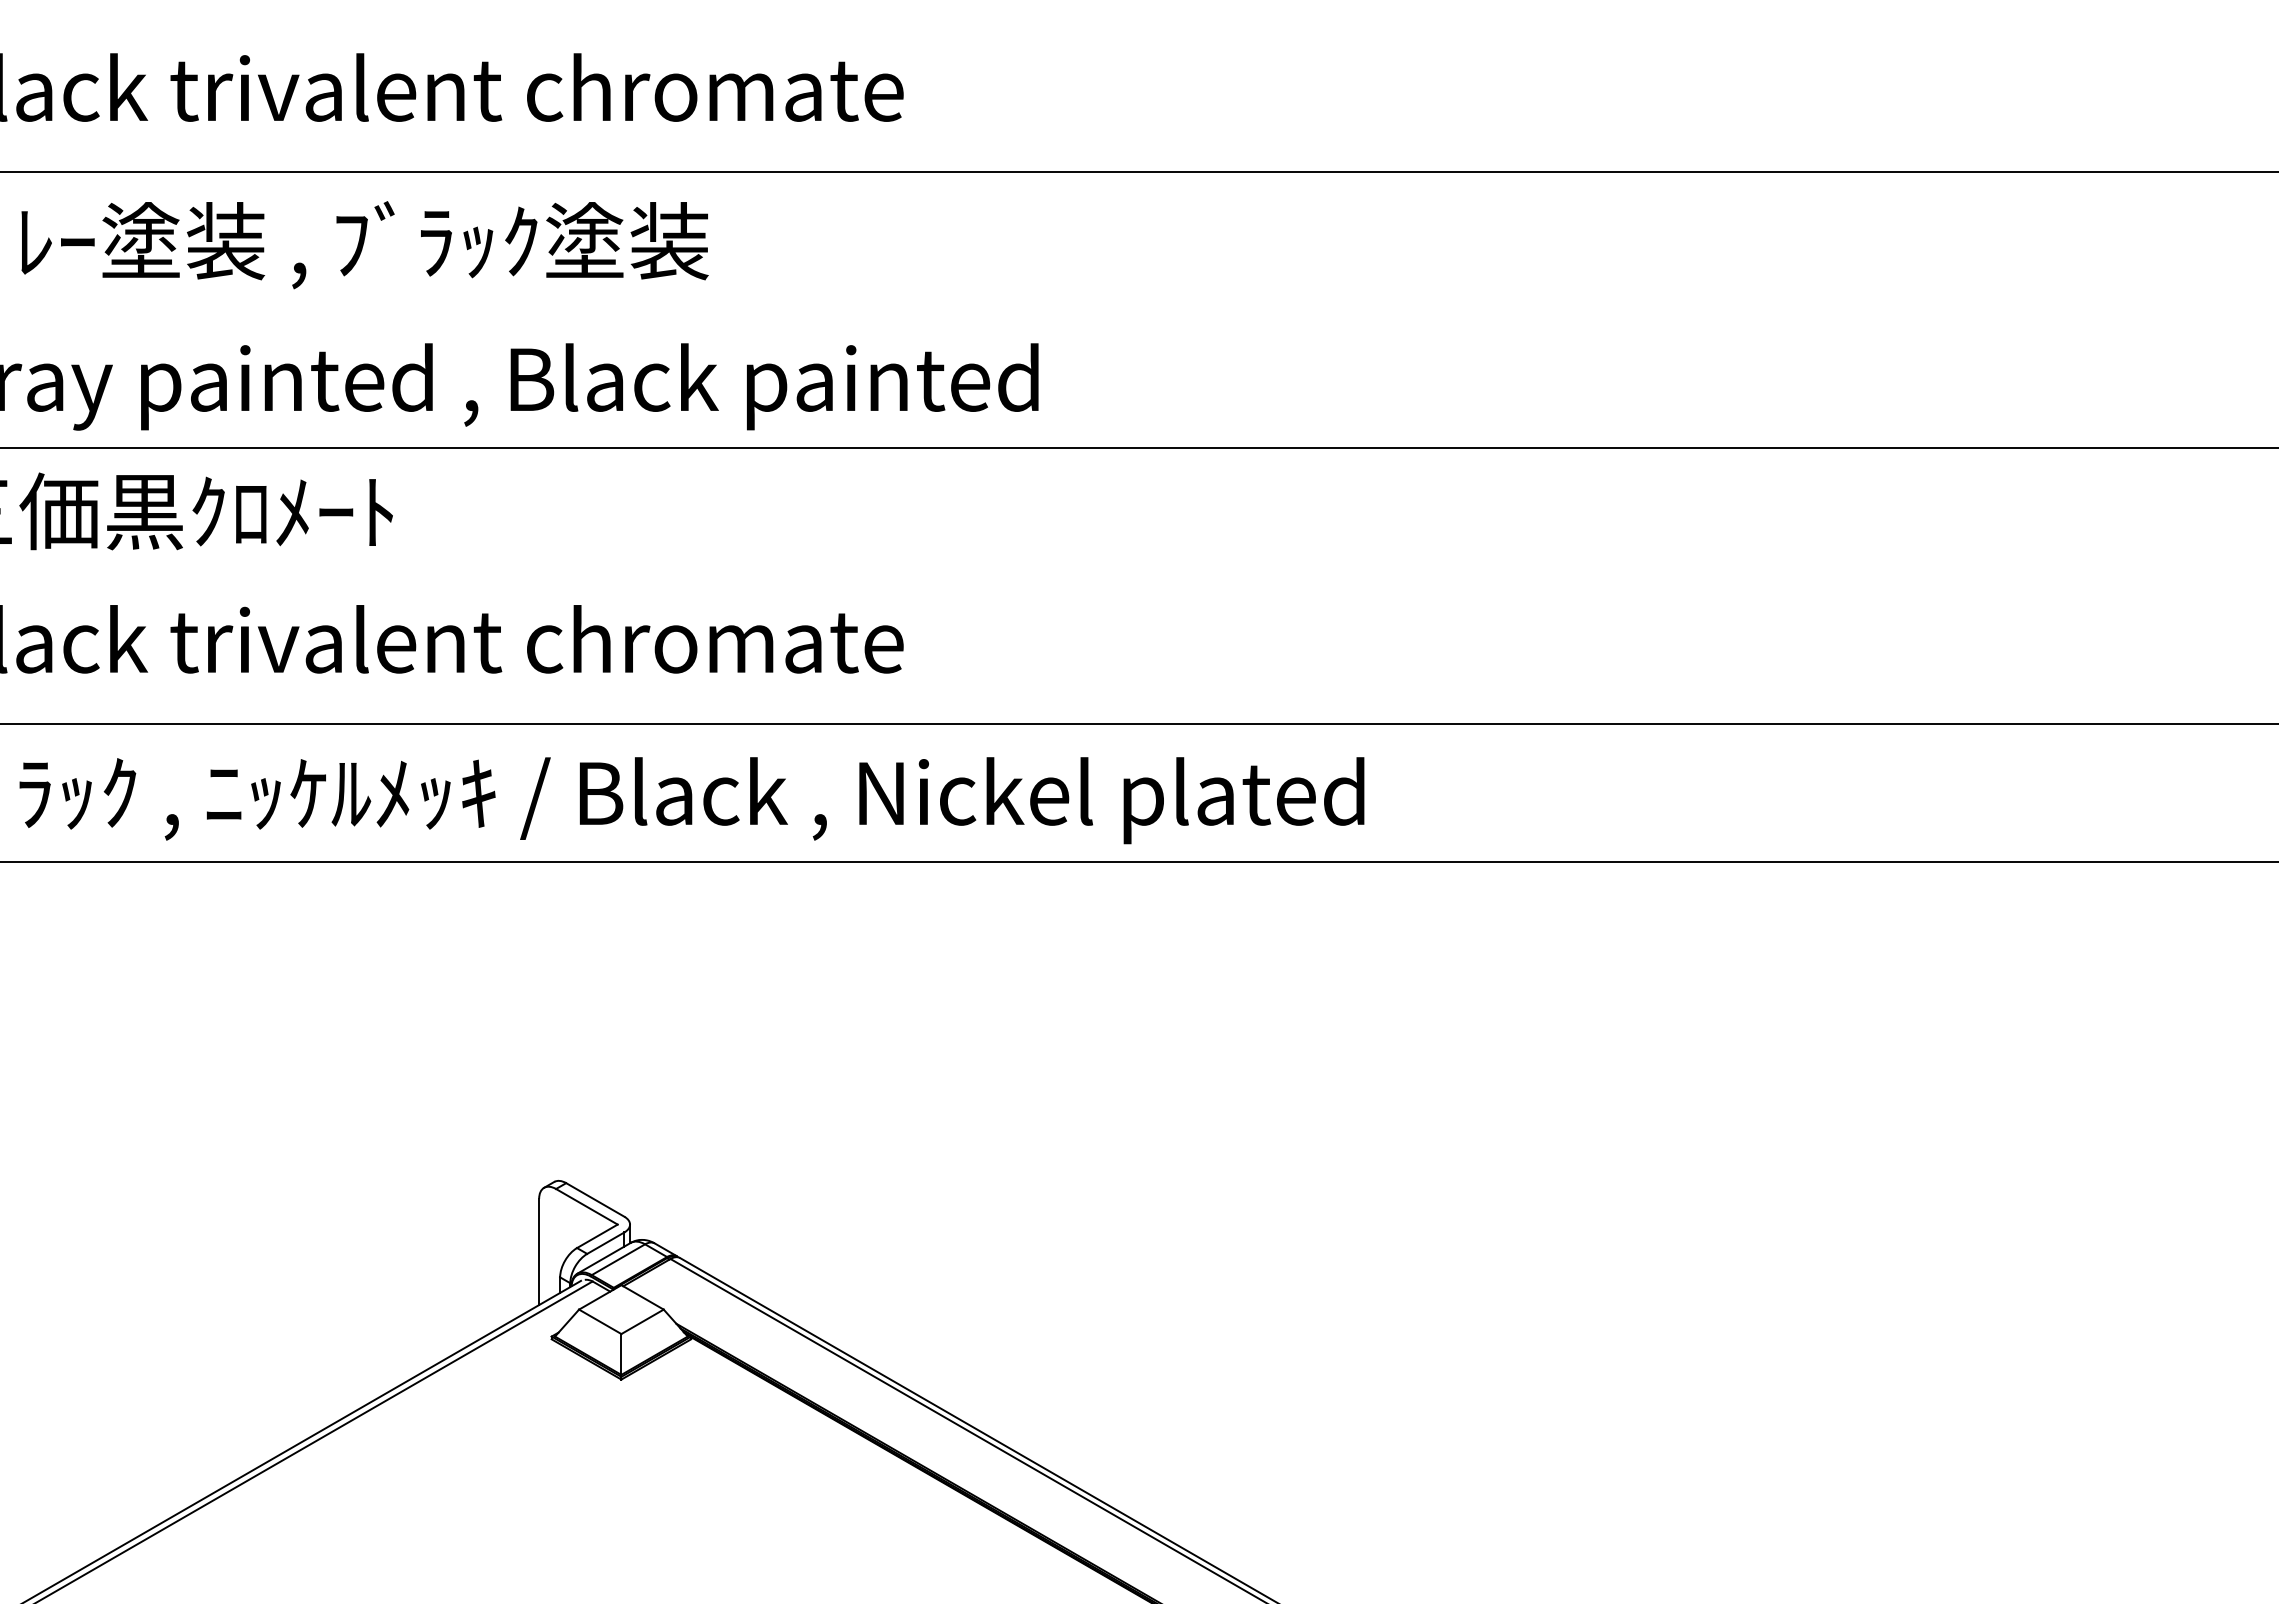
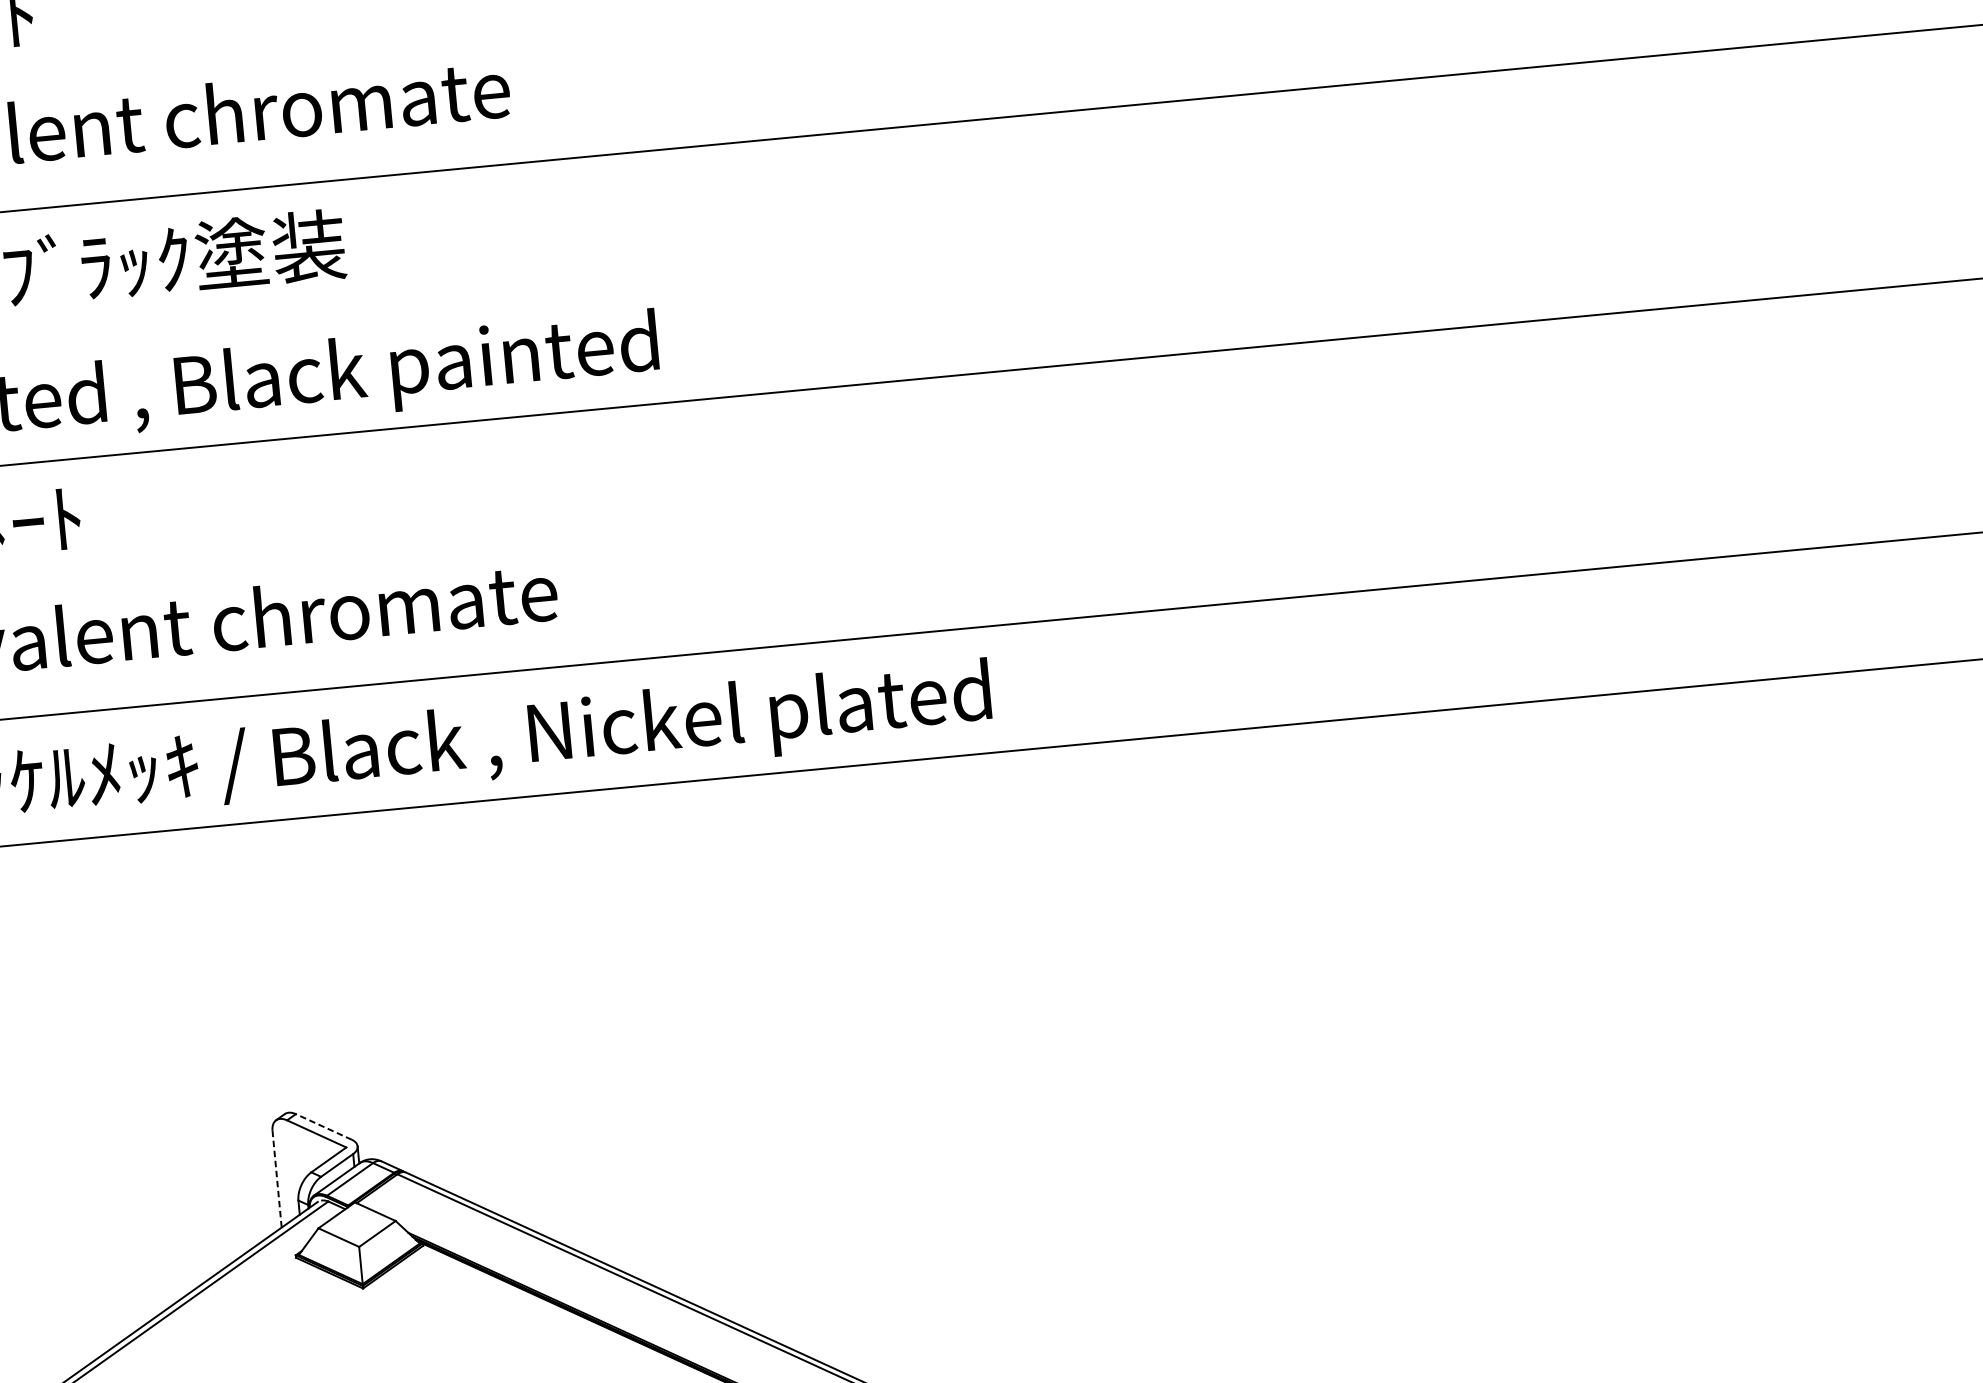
line: (595, 1199) -> (323, 1126), solid -> dashed
line: (539, 1252) -> (277, 1179), solid -> dashed

